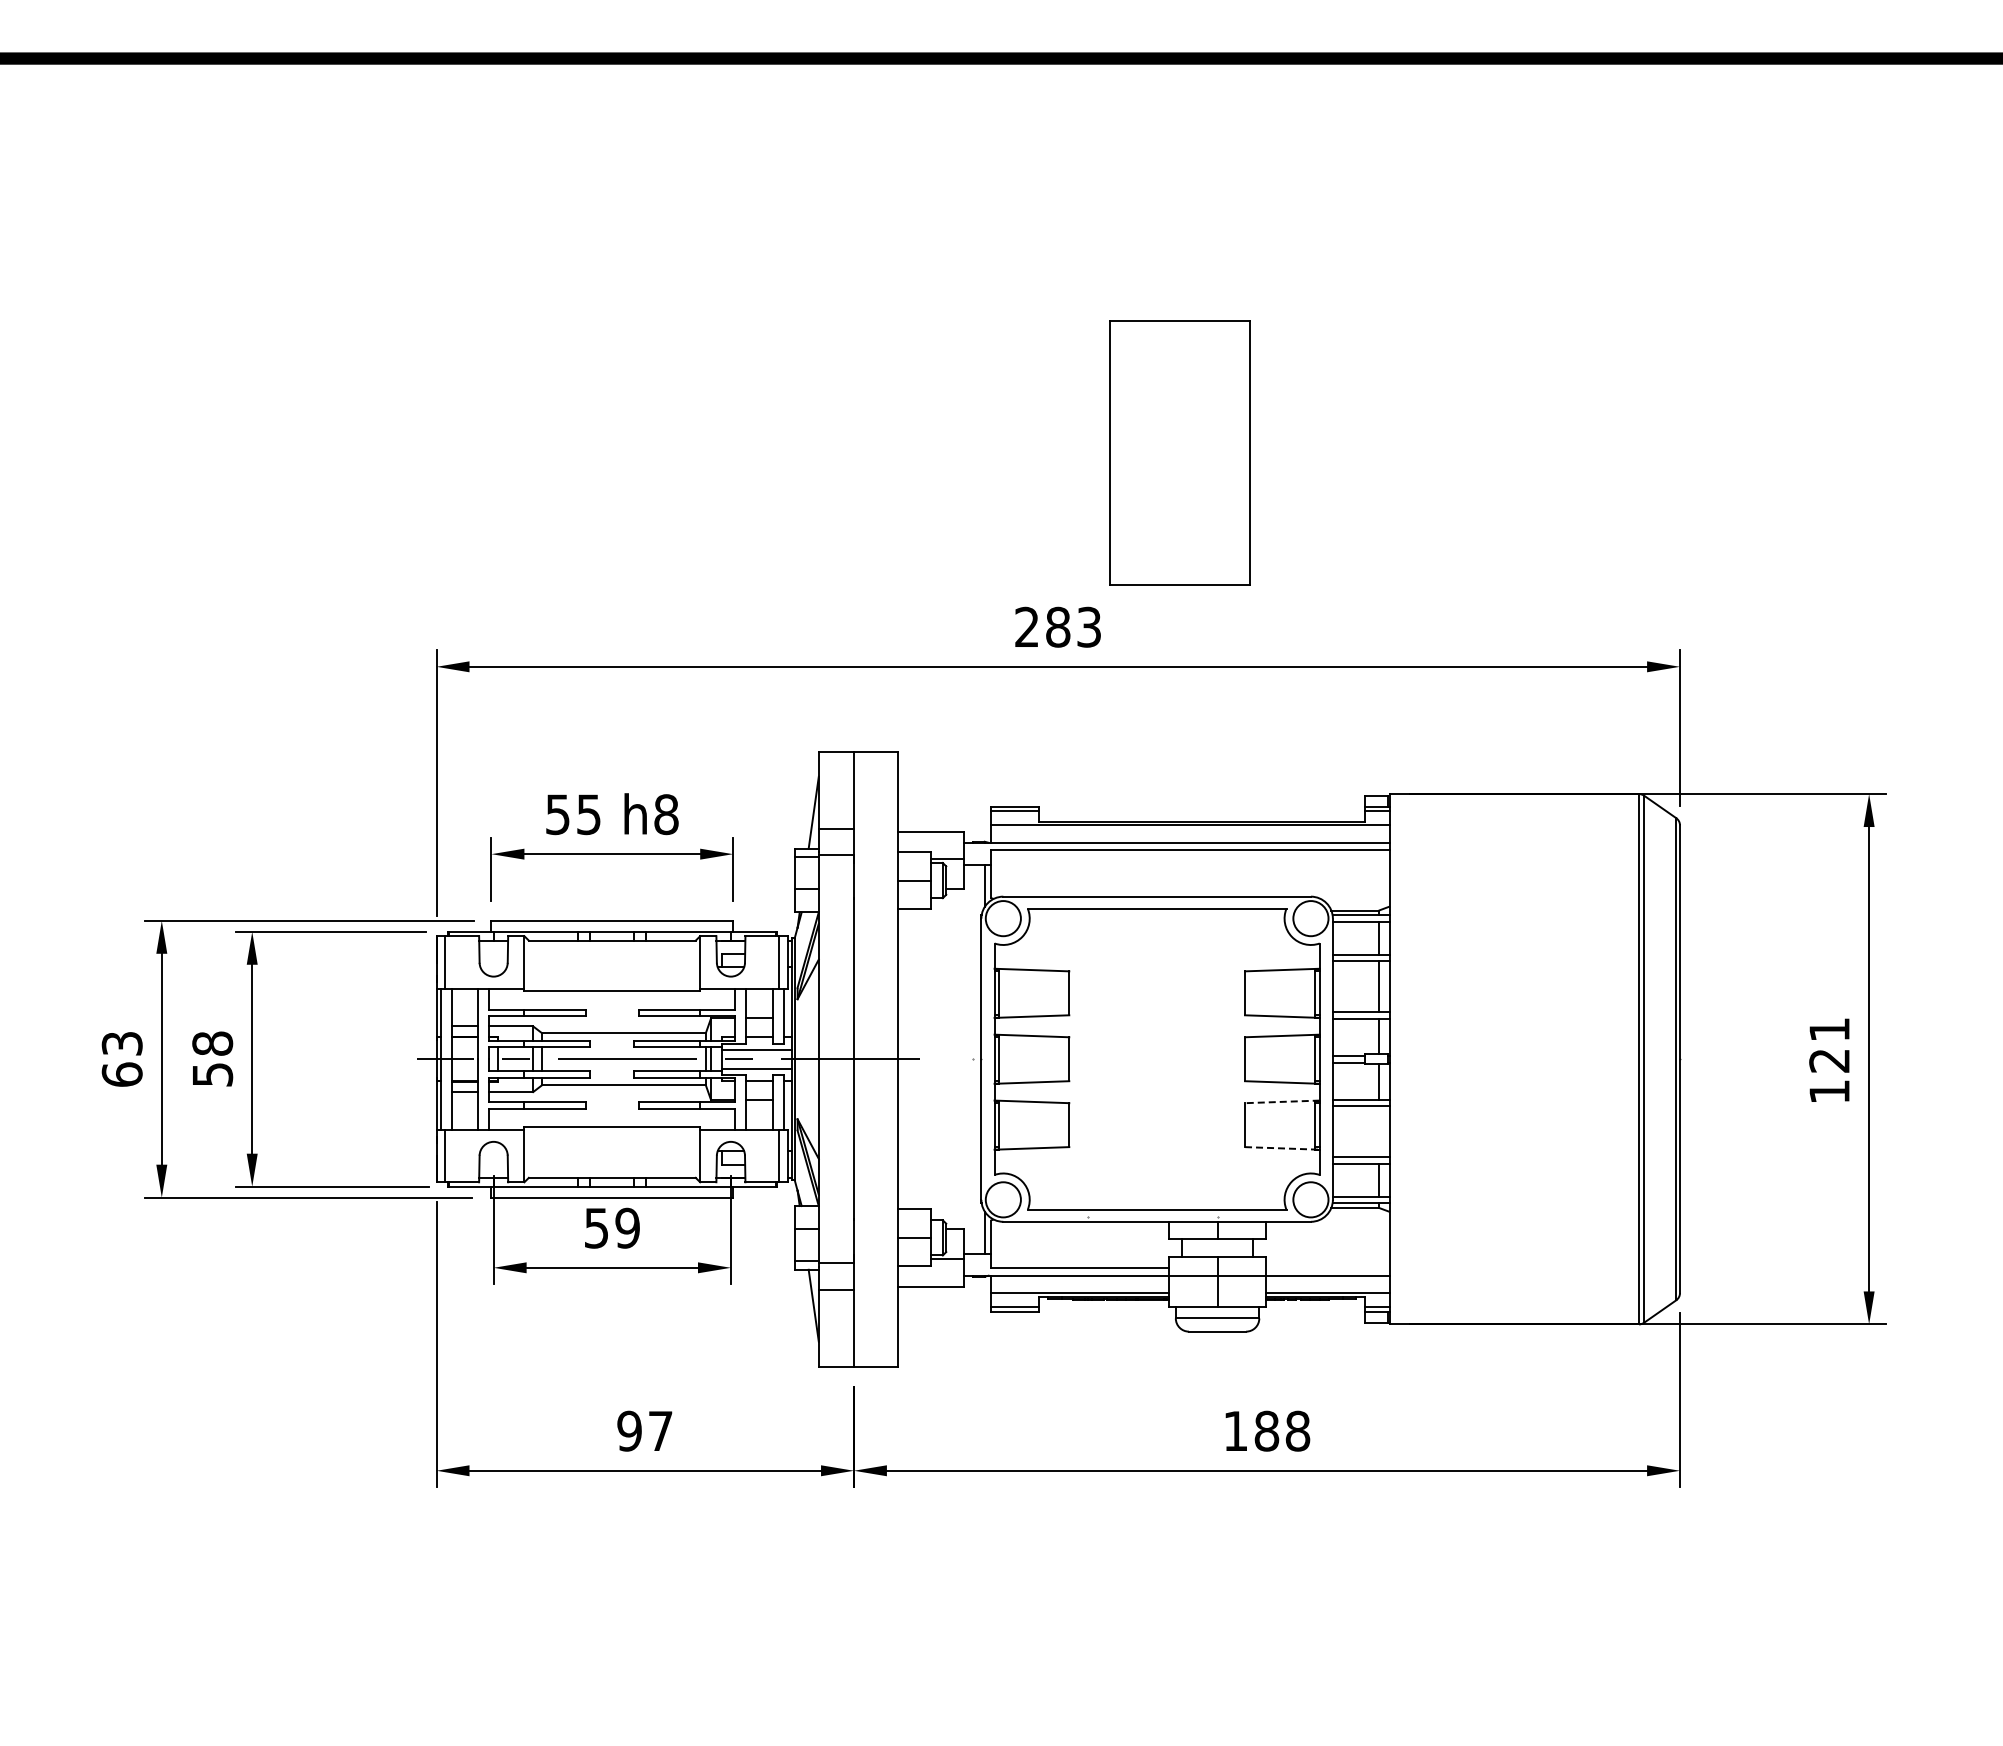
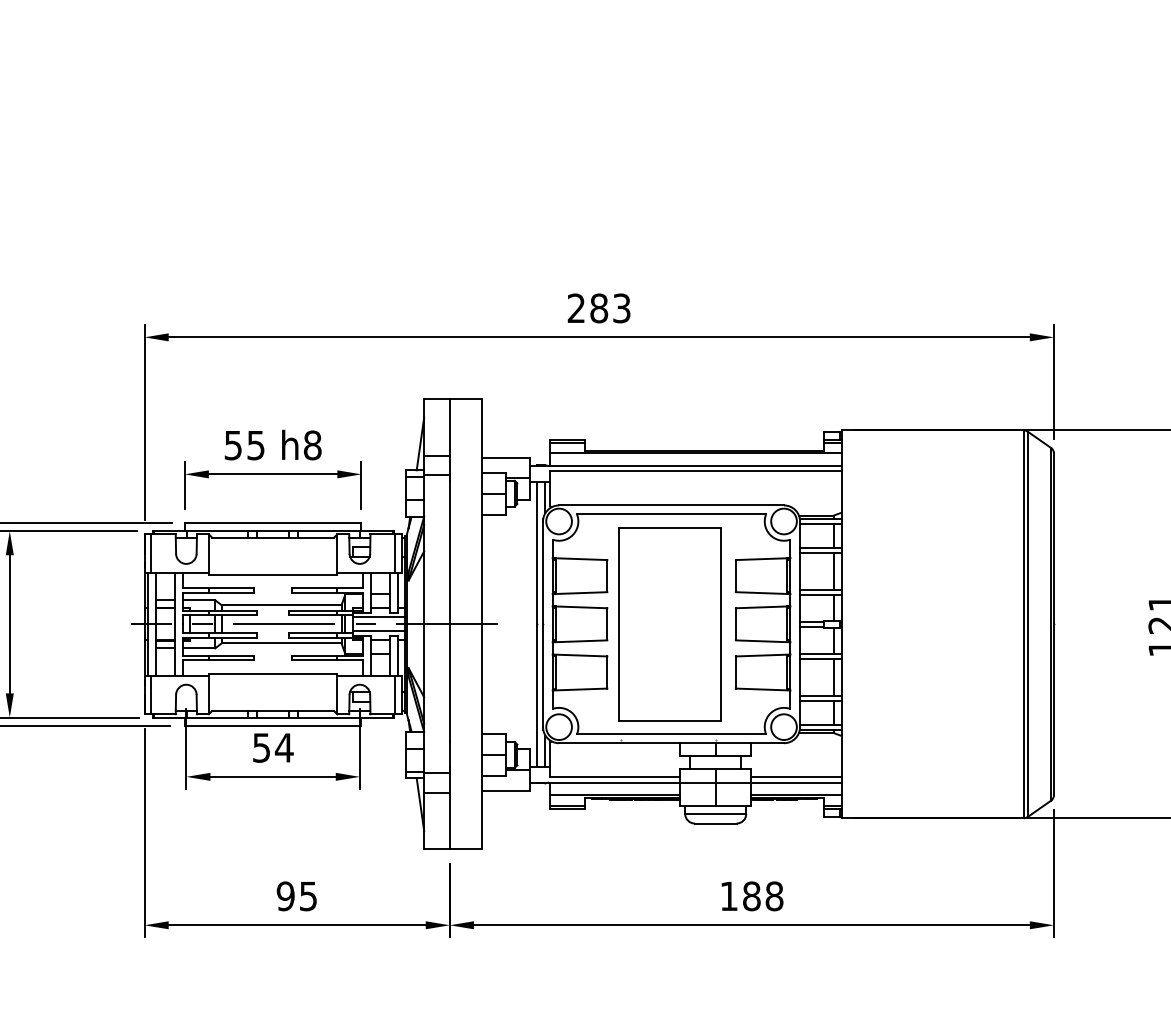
part: (1179, 452) -> (669, 623), moved
line: (972, 1058) -> (536, 623), added
line: (1281, 1101) -> (762, 655), dashed -> solid
line: (1378, 1131) -> (833, 677), added
line: (1282, 1148) -> (763, 689), dashed -> solid
text: (627, 1227) -> (284, 747), 59 -> 54
line: (1327, 1268) -> (796, 777), added
text: (660, 1431) -> (308, 896), 97 -> 95

